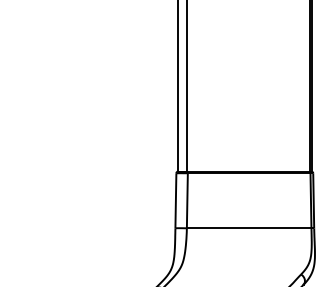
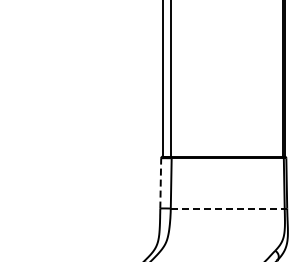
line: (175, 199) -> (160, 182), solid -> dashed
line: (248, 228) -> (227, 208), solid -> dashed

